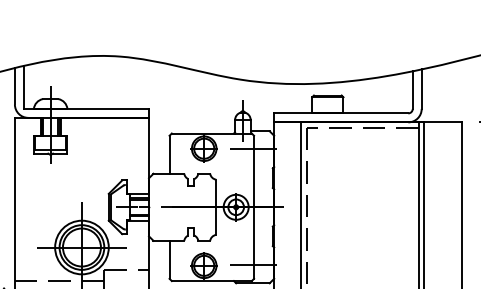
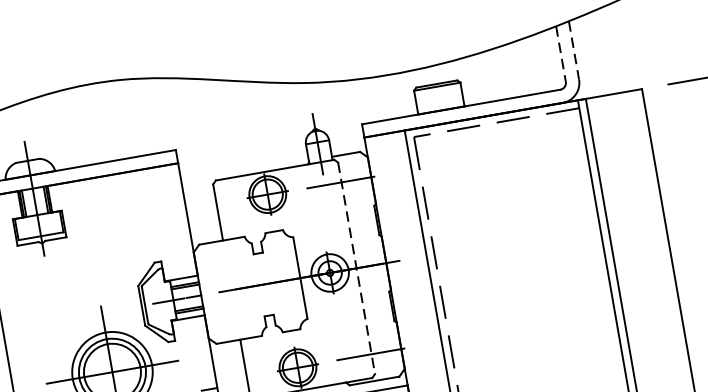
line: (421, 89) -> (573, 50), solid -> dashed
line: (412, 90) -> (560, 54), solid -> dashed
line: (254, 207) -> (357, 268), solid -> dashed

